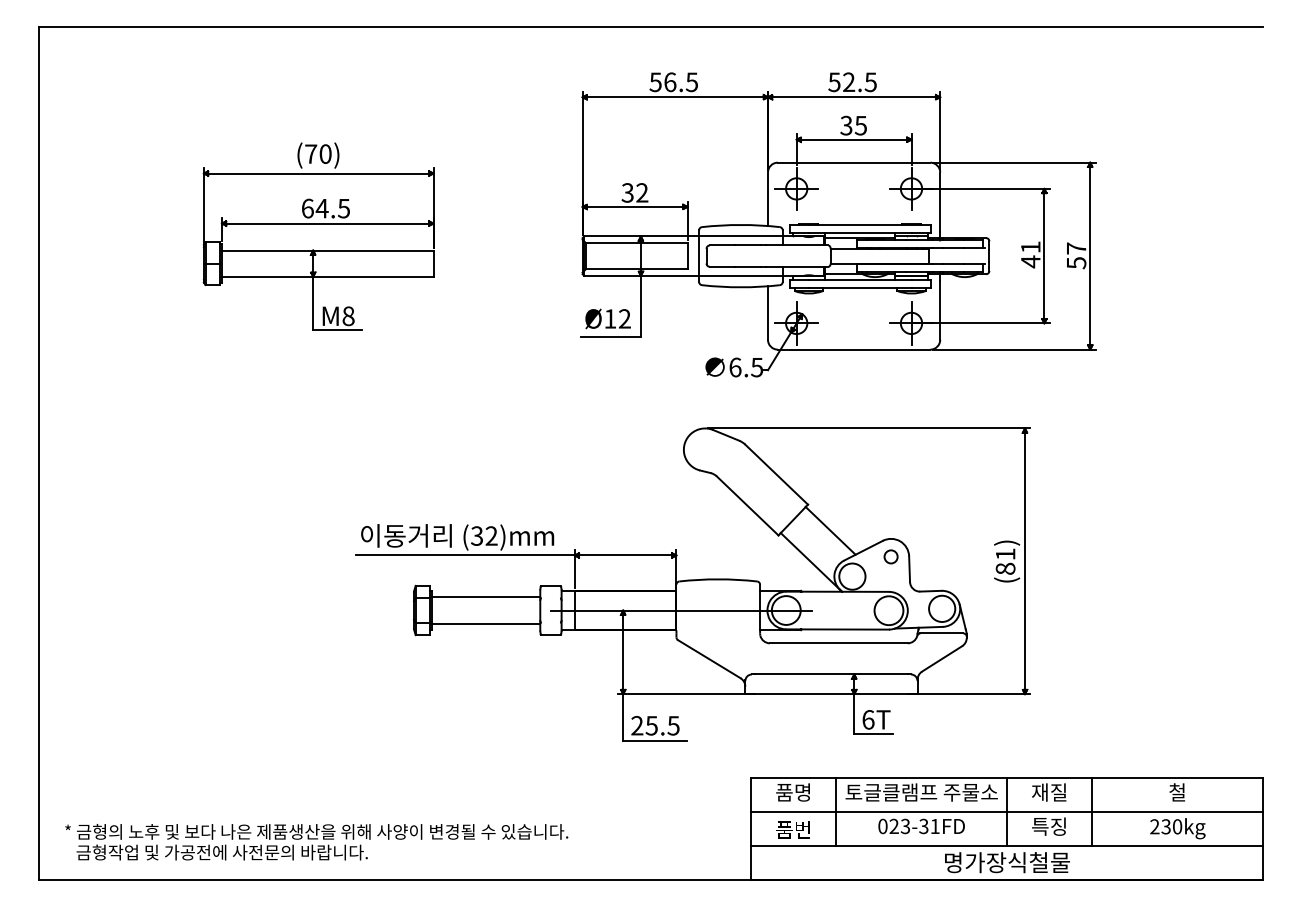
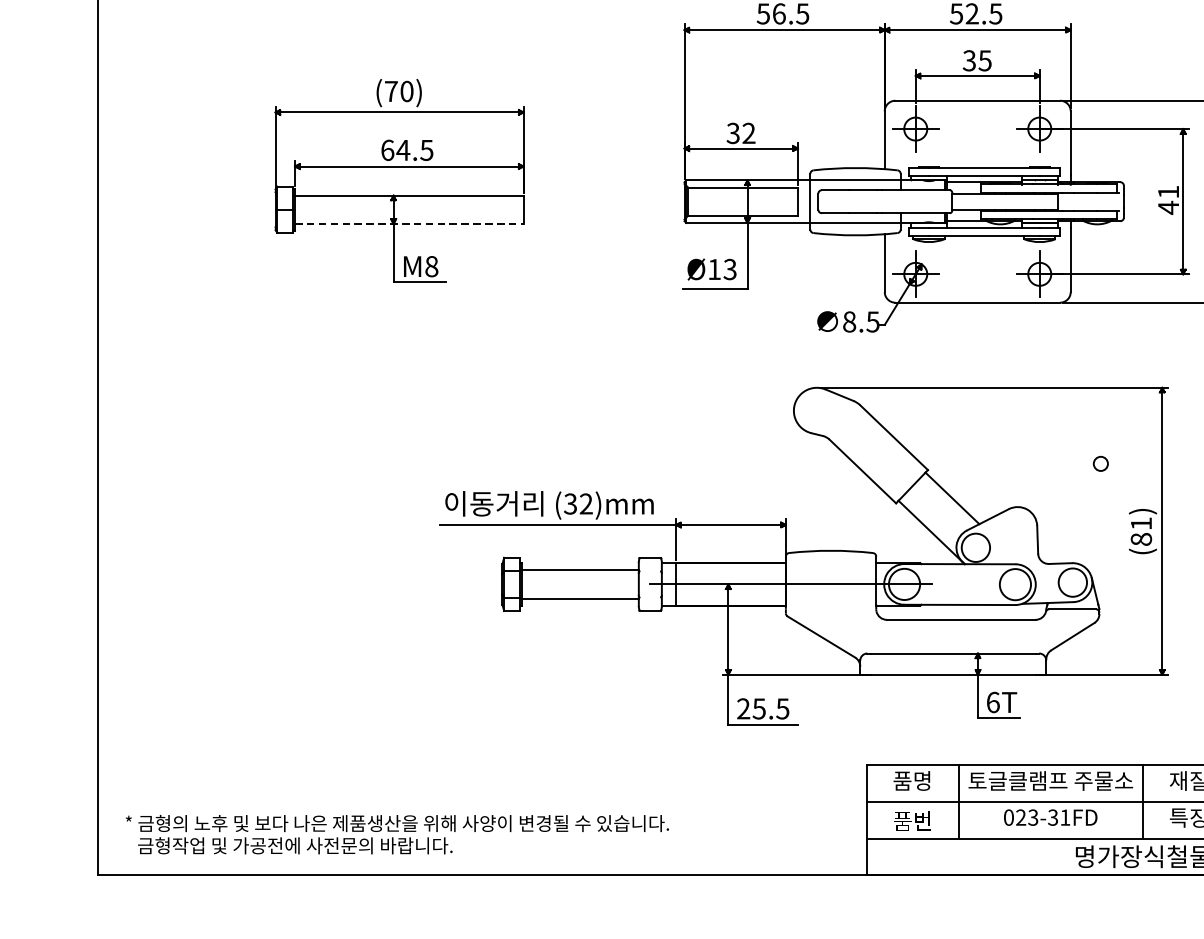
line: (327, 276) -> (409, 223), solid -> dashed
text: (624, 318) -> (729, 269), Ø12 -> Ø13
text: (735, 367) -> (849, 321), 6.5 -> 8.5
circle: (890, 556) -> (1100, 463), moved

